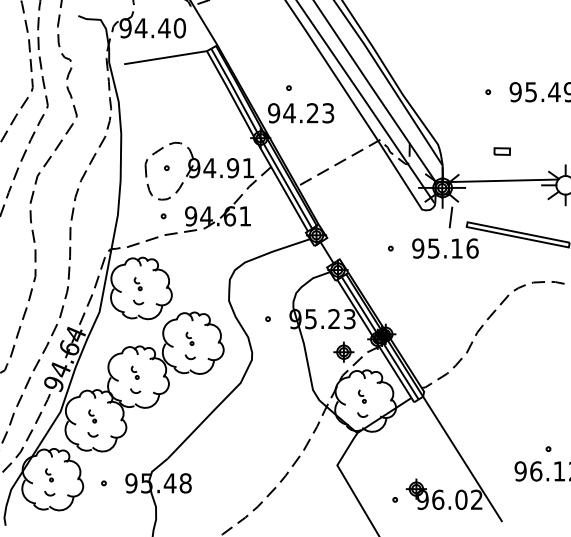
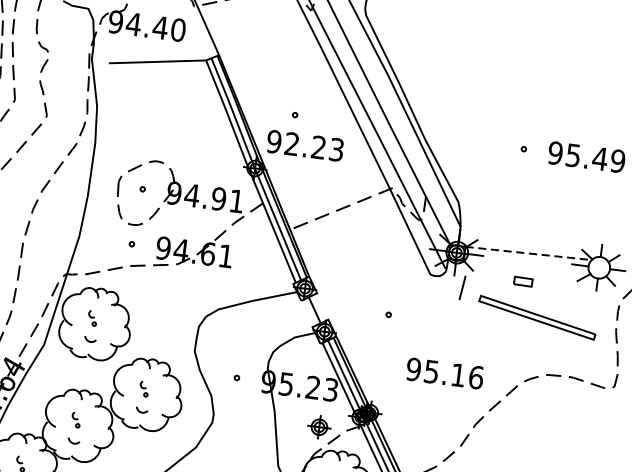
text: (289, 113) -> (291, 144), 94.23 -> 92.23
part: (501, 151) -> (522, 281), moved
line: (503, 180) -> (528, 253), solid -> dashed
text: (445, 248) -> (445, 373), moved

